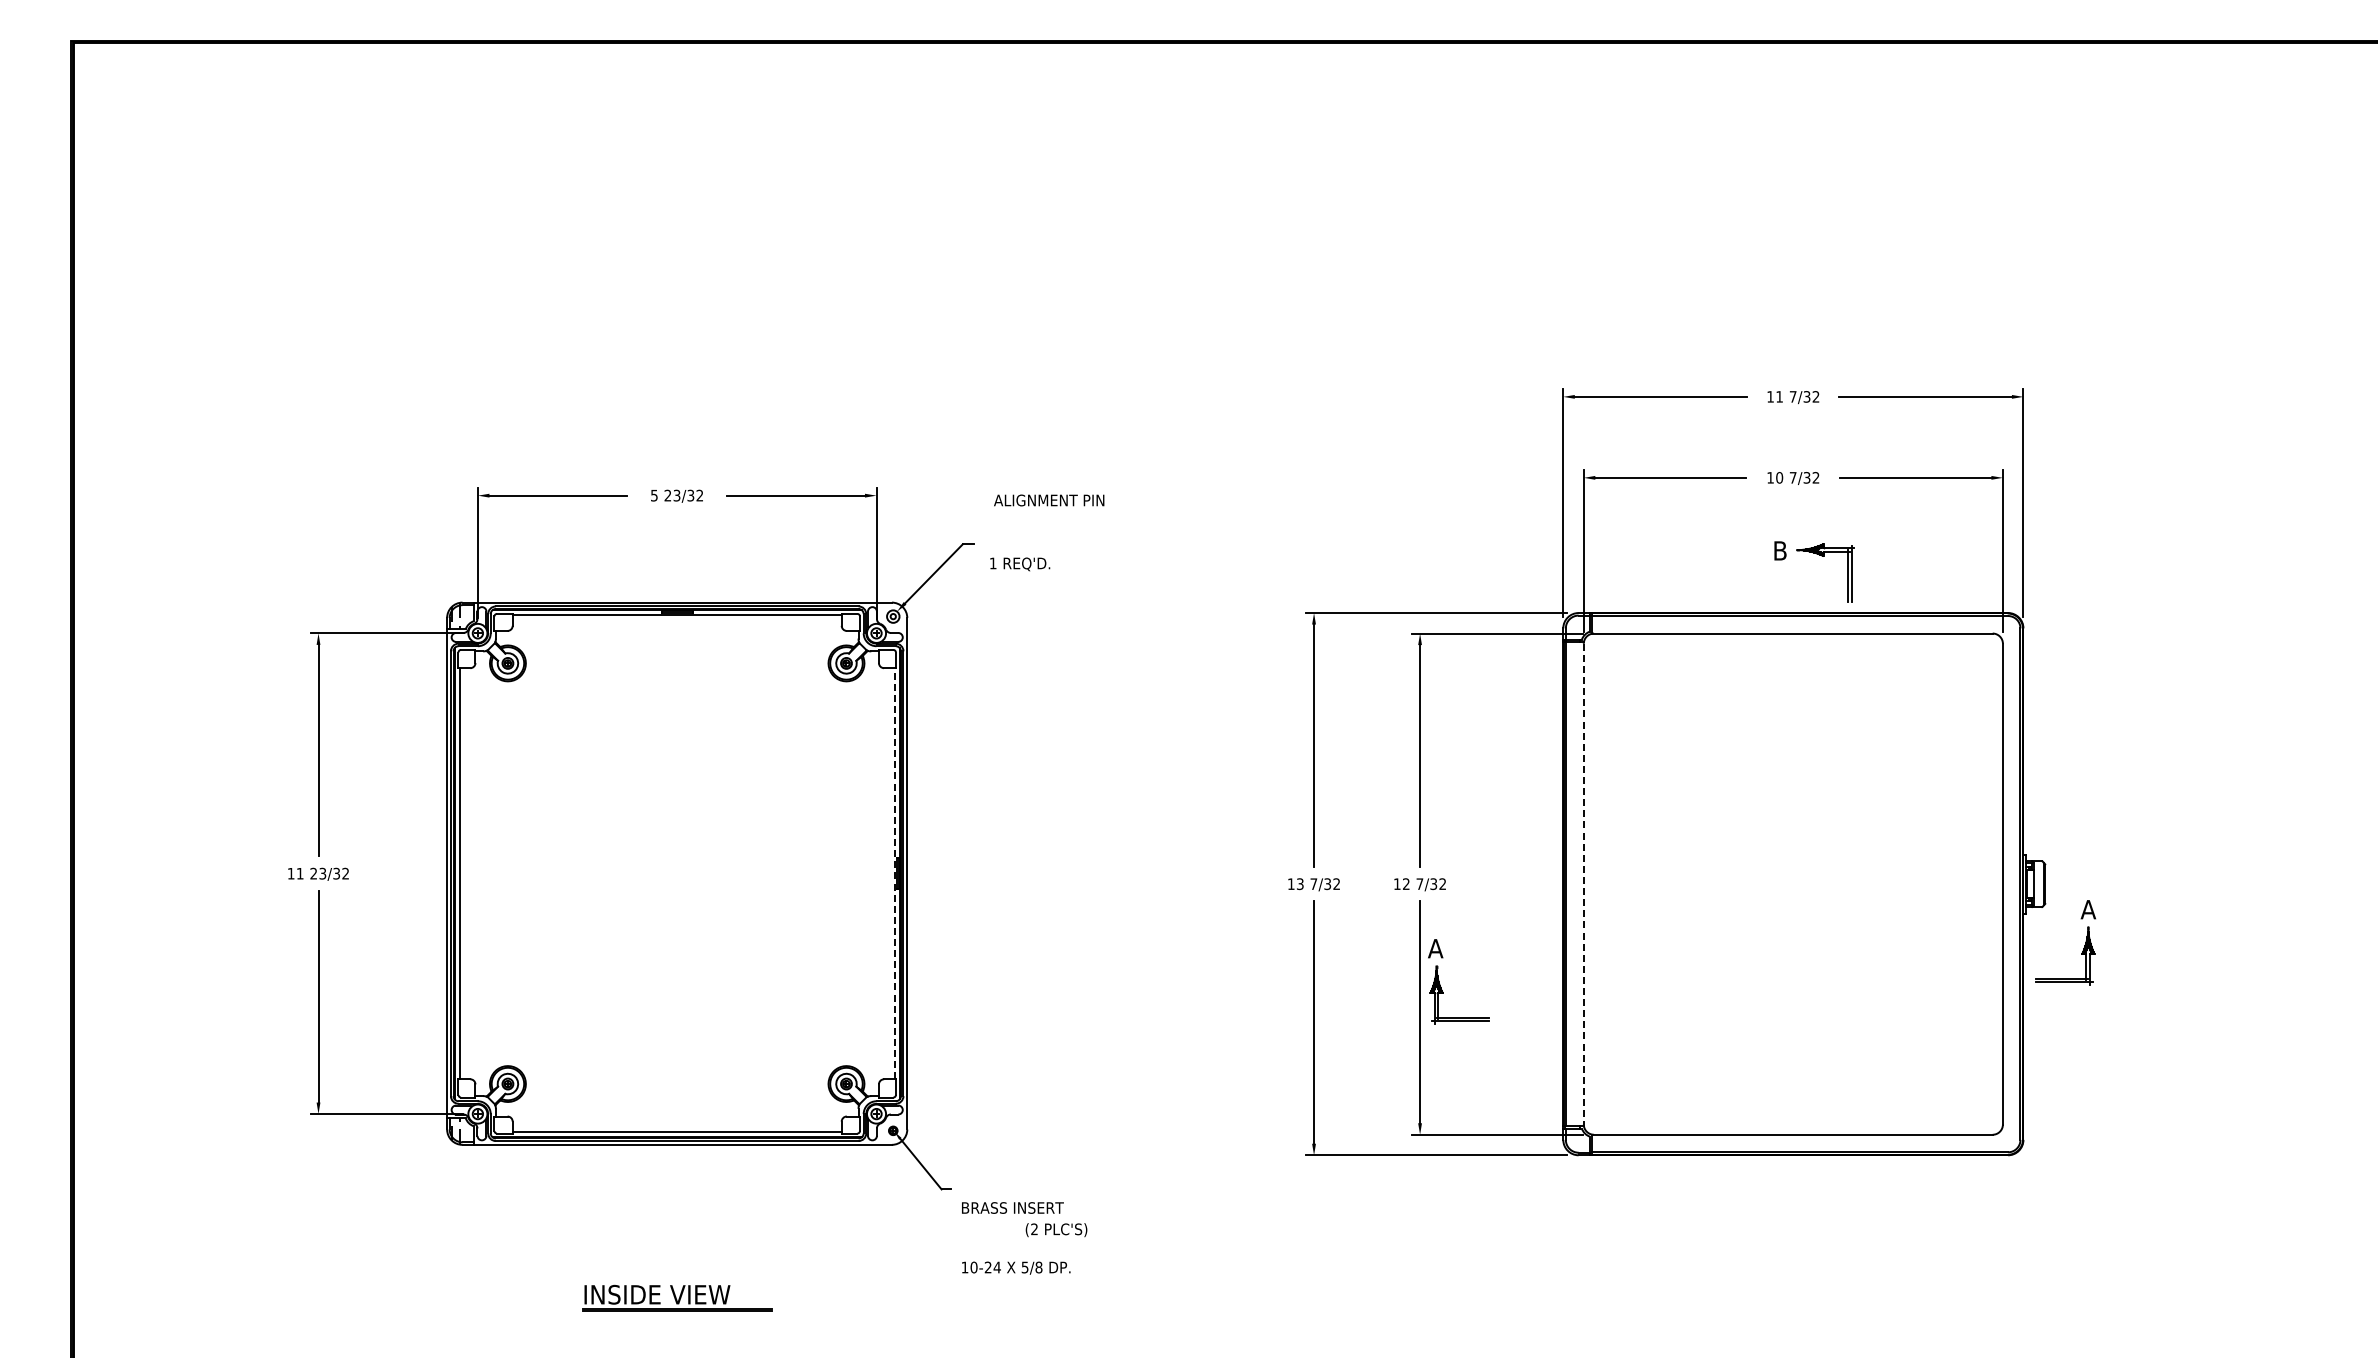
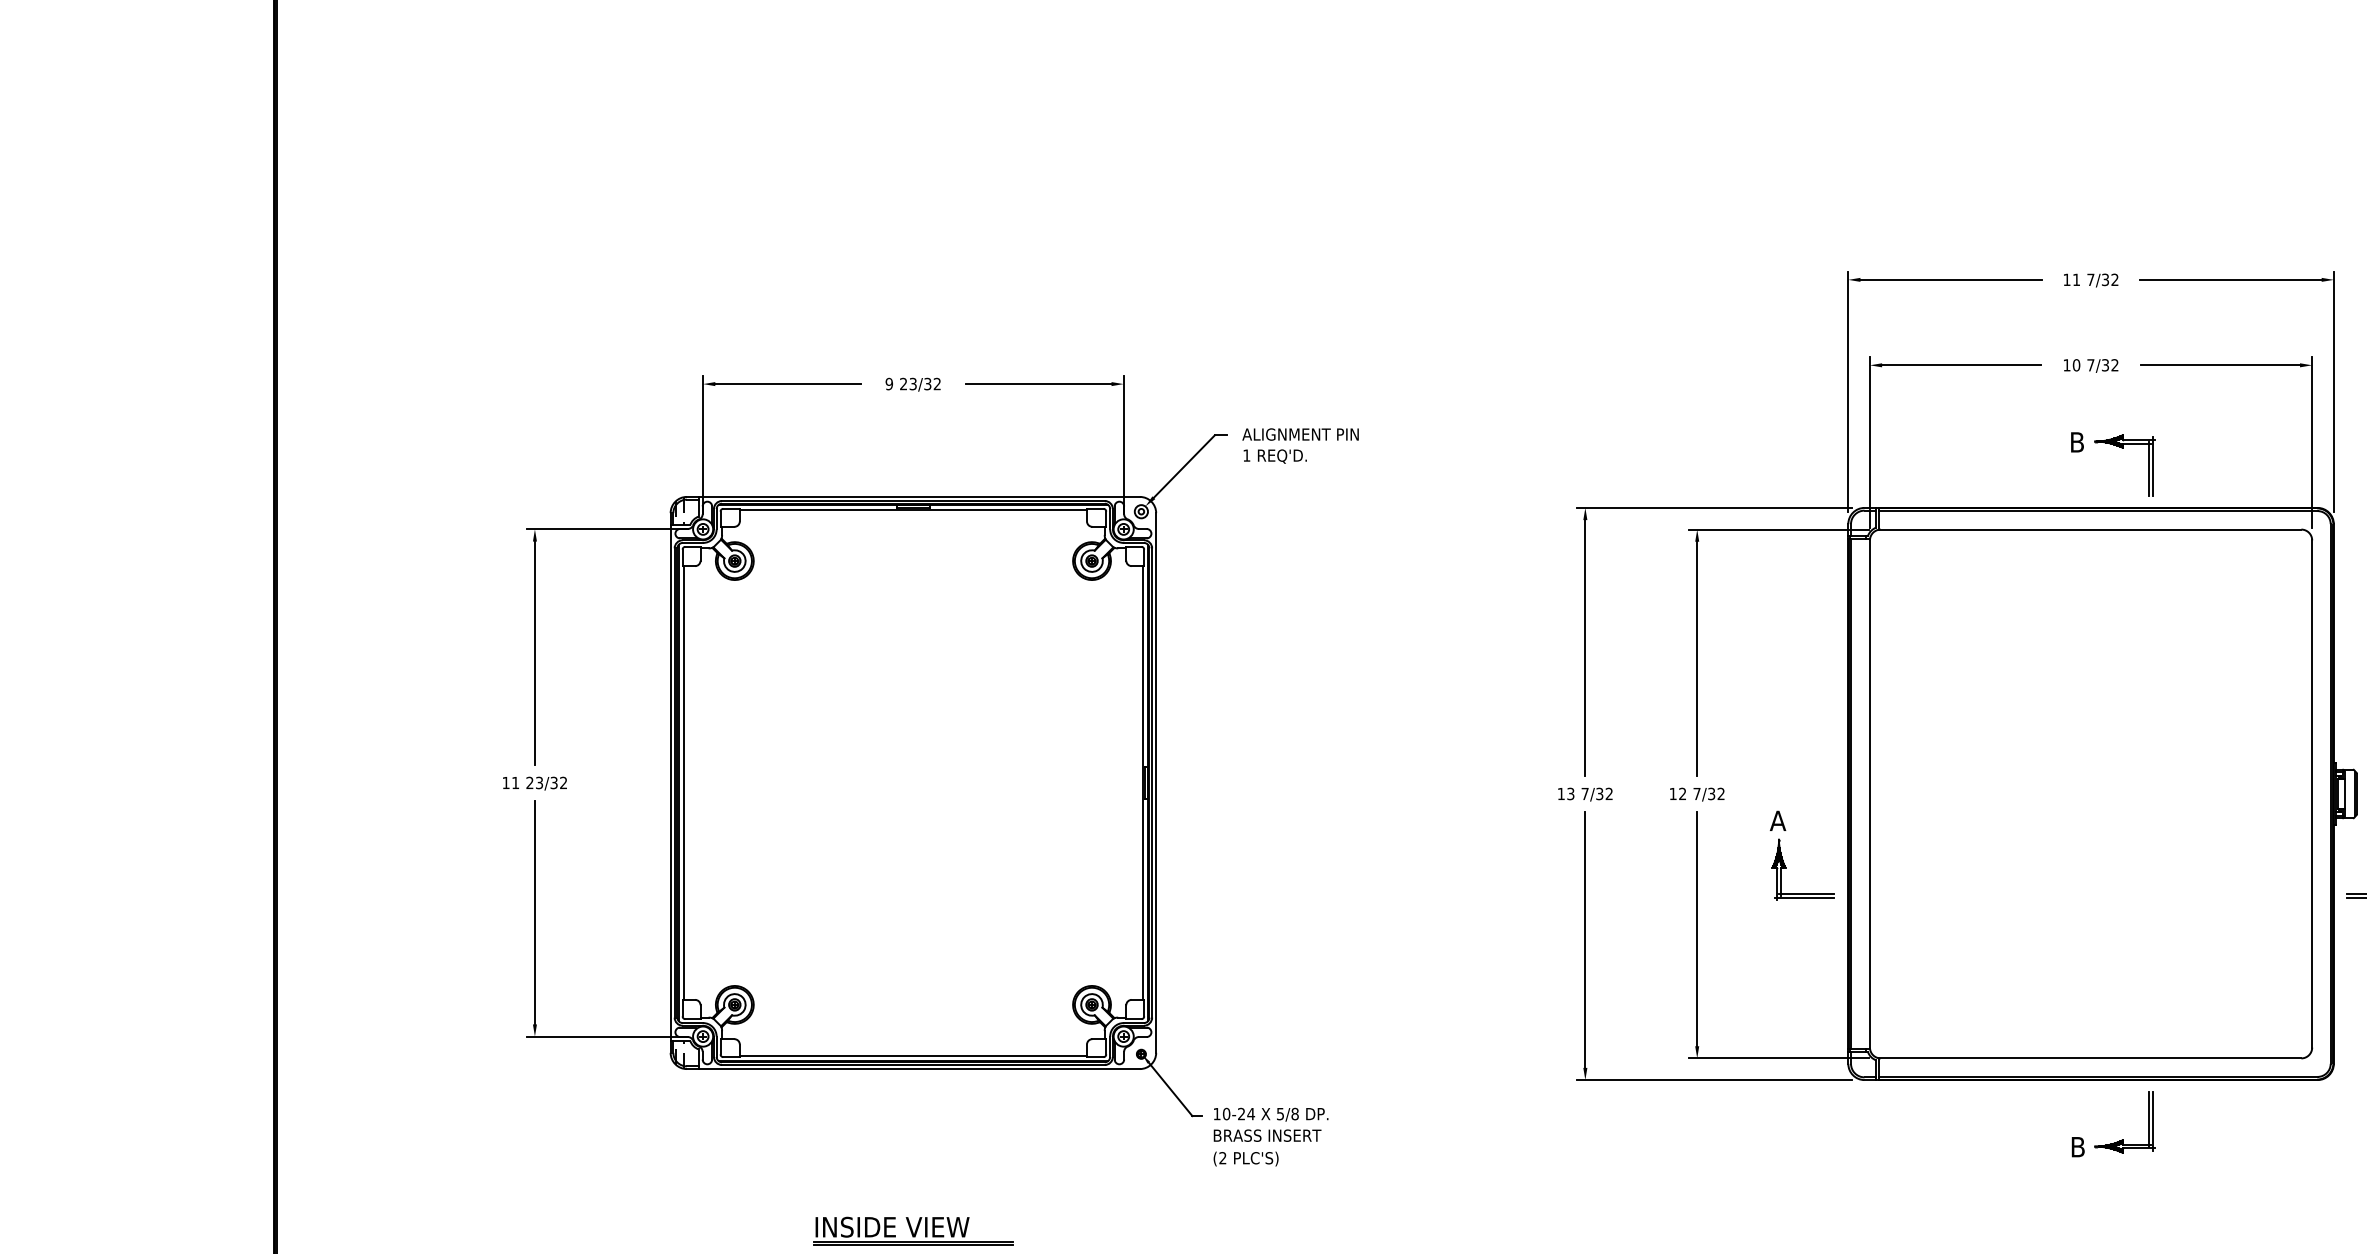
text: (653, 495) -> (888, 383), 5 -> 9
text: (1049, 500) -> (1300, 434), moved
line: (894, 873) -> (1142, 782), dashed -> solid
line: (1583, 884) -> (1869, 794), dashed -> solid
part: (1441, 986) -> (1784, 860), moved
part: (1822, 1211) -> (2121, 1139), added
text: (1056, 1230) -> (1246, 1159), moved
text: (1016, 1267) -> (1271, 1114), moved

